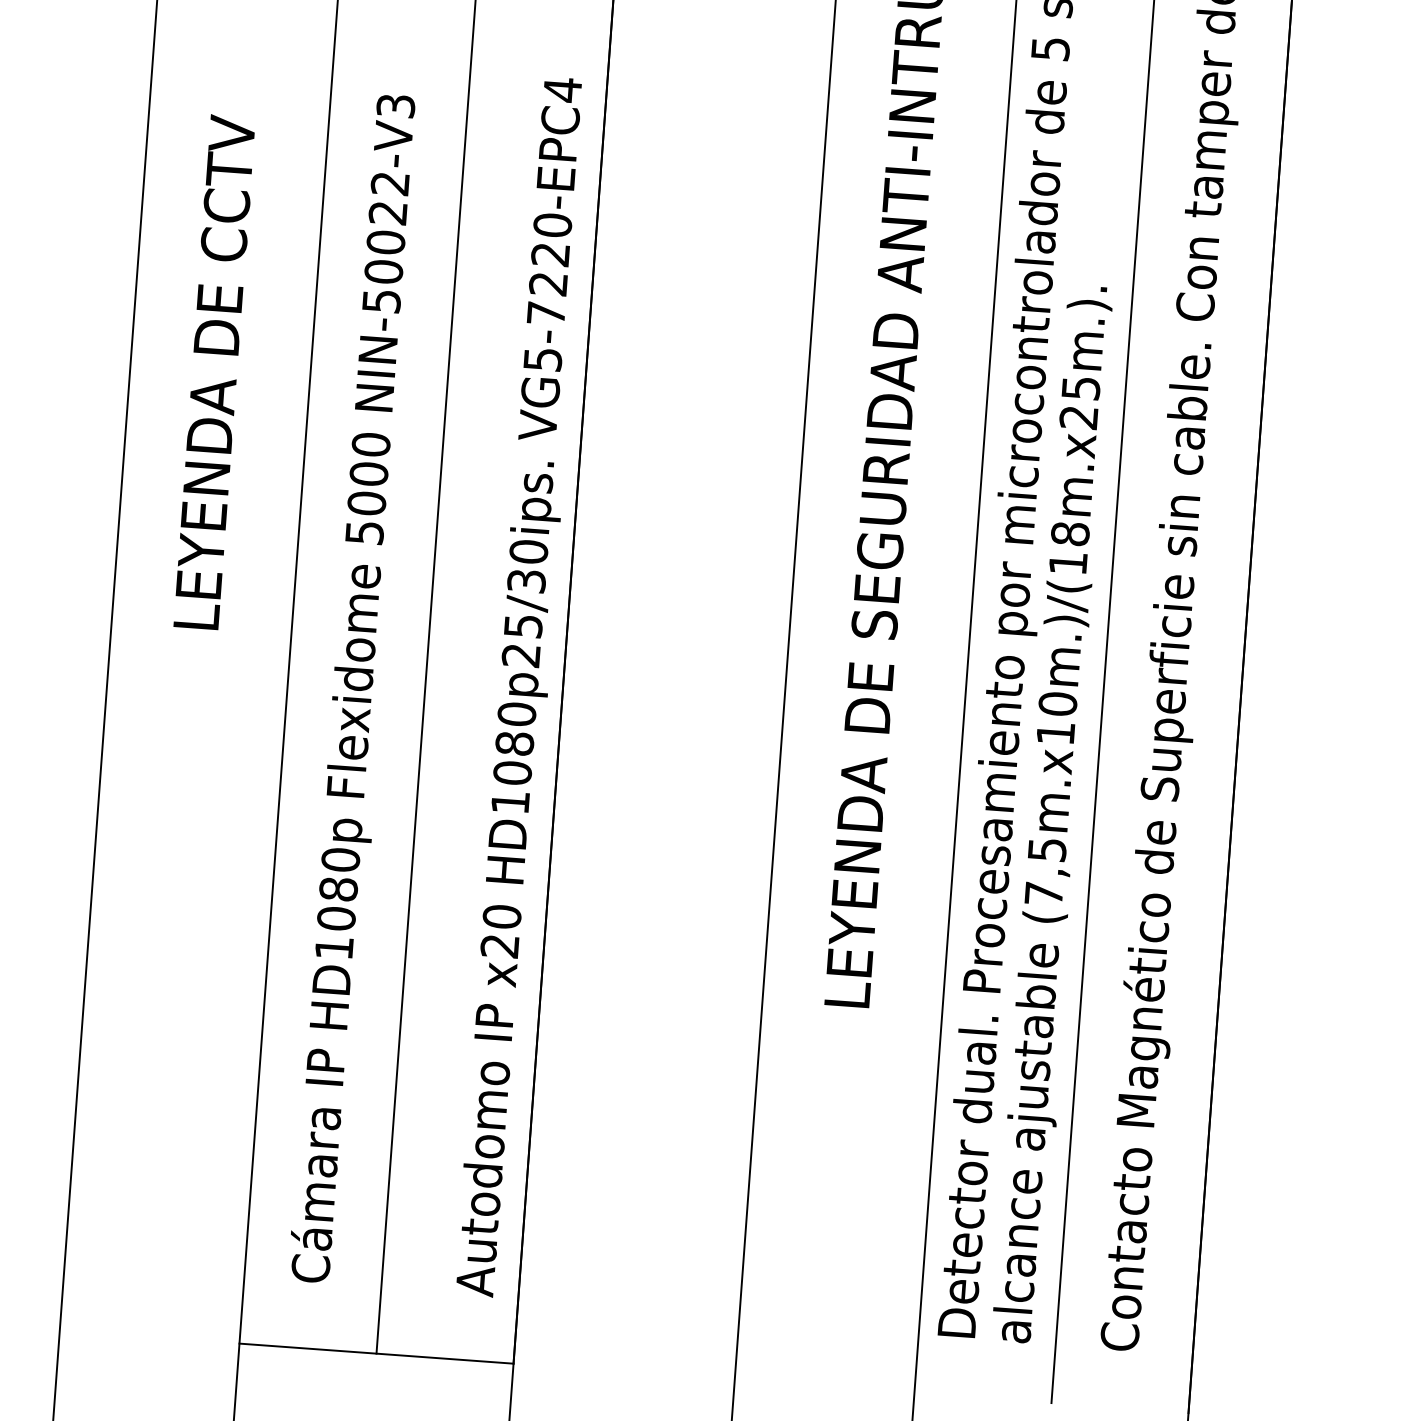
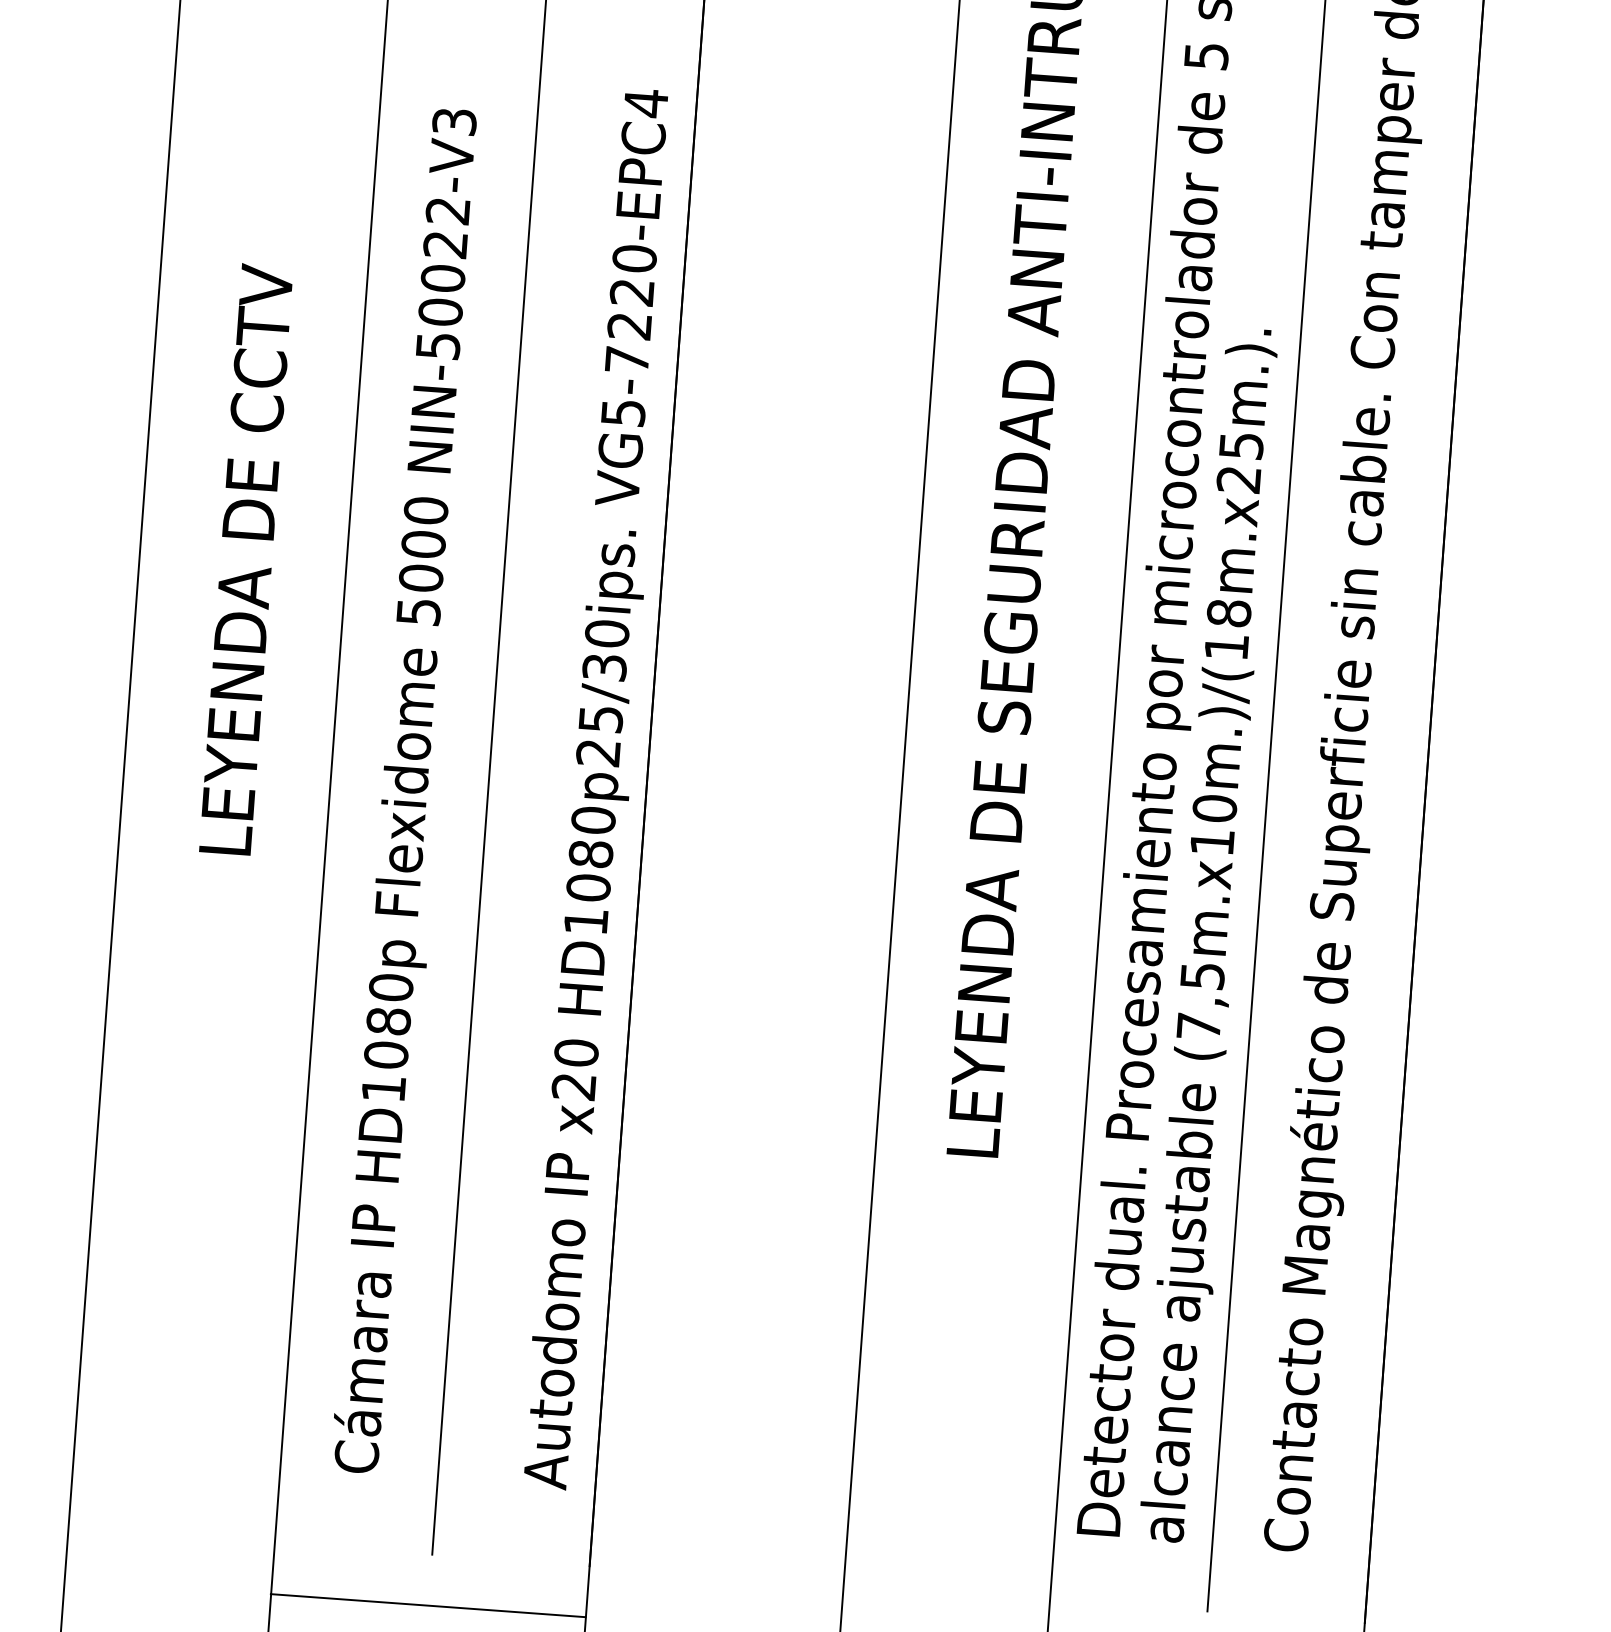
text: (213, 372) -> (245, 559), moved
line: (375, 1353) -> (427, 1605), moved

